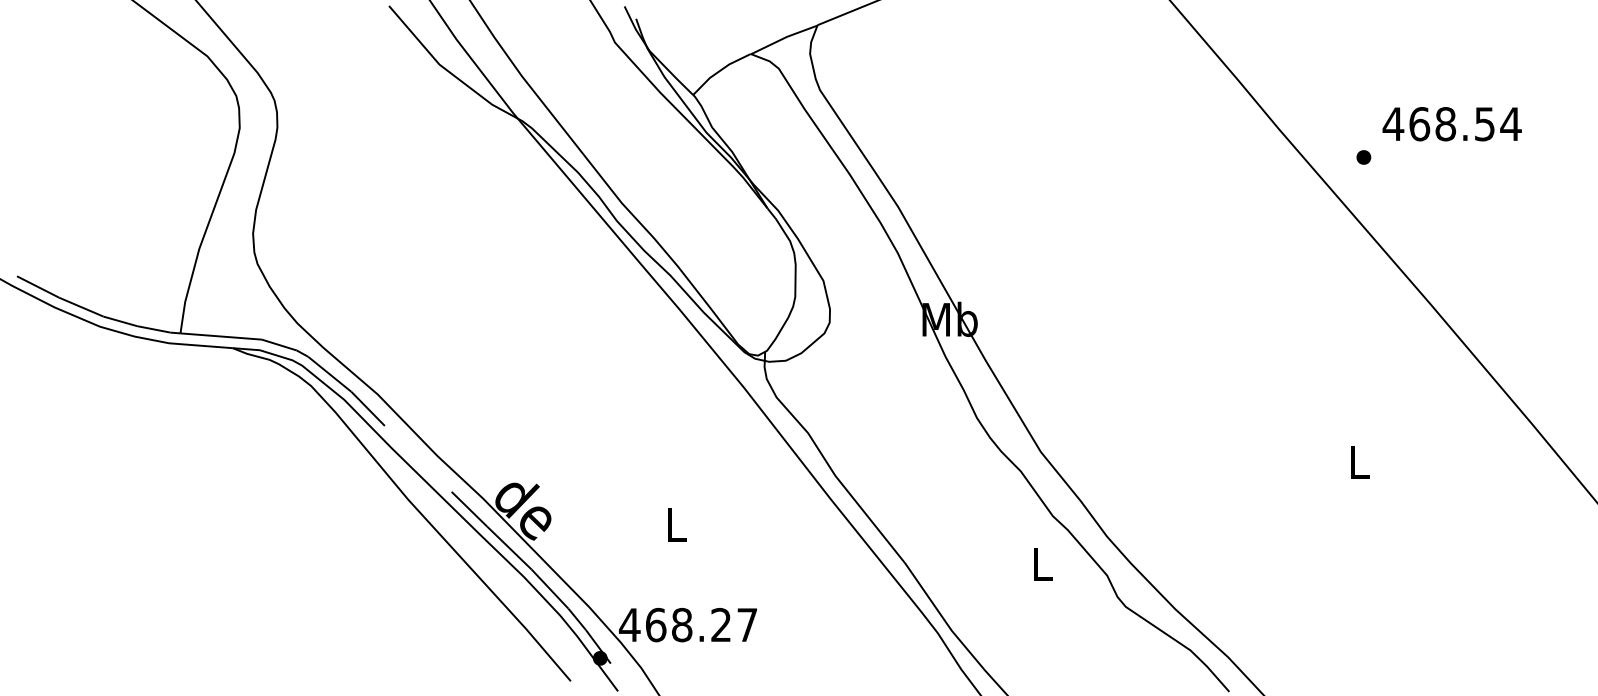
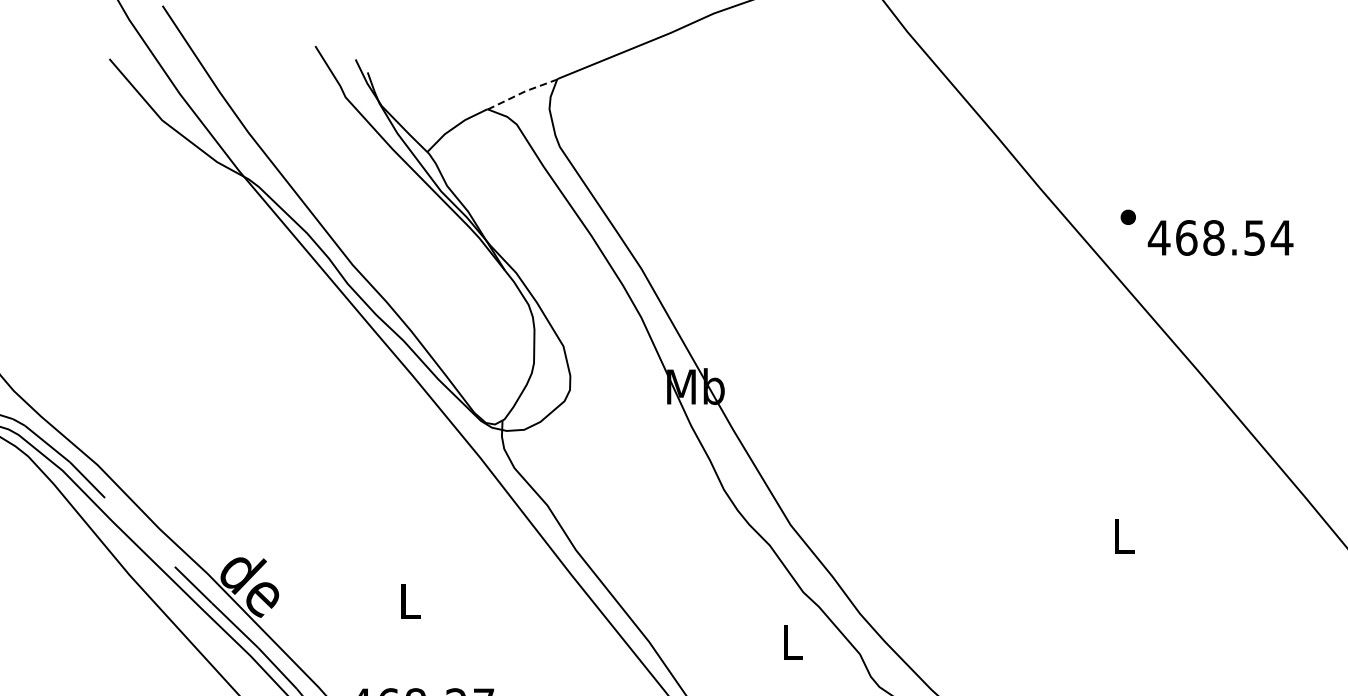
line: (783, 38) -> (521, 93), solid -> dashed
text: (1451, 124) -> (1219, 238), moved

